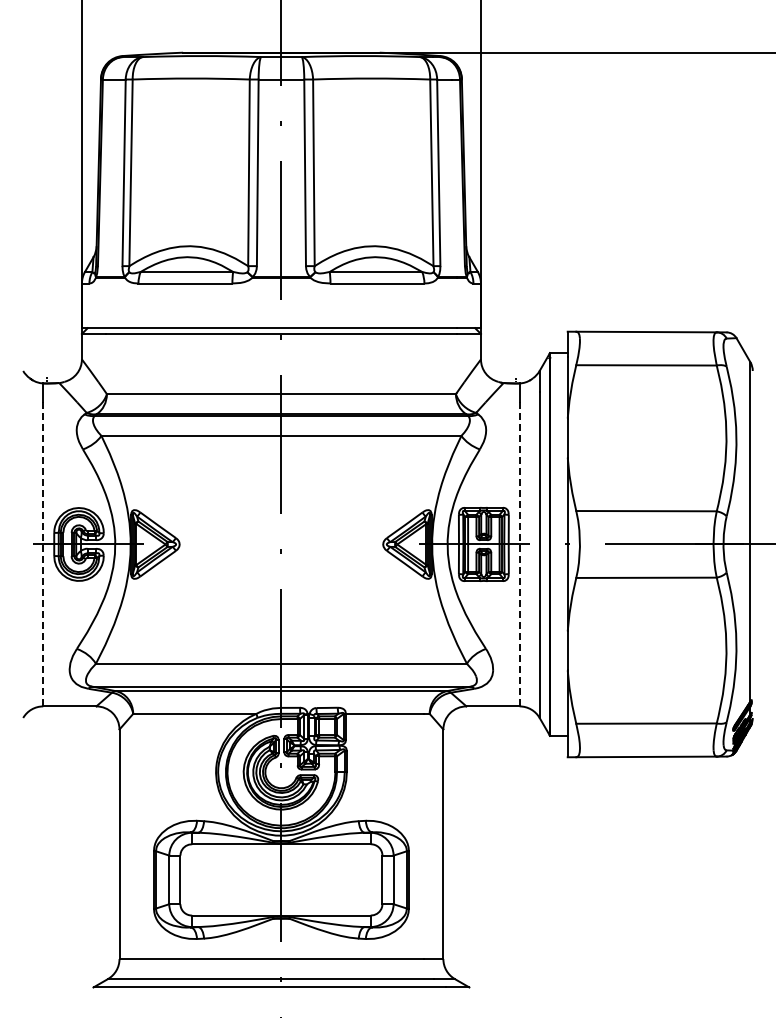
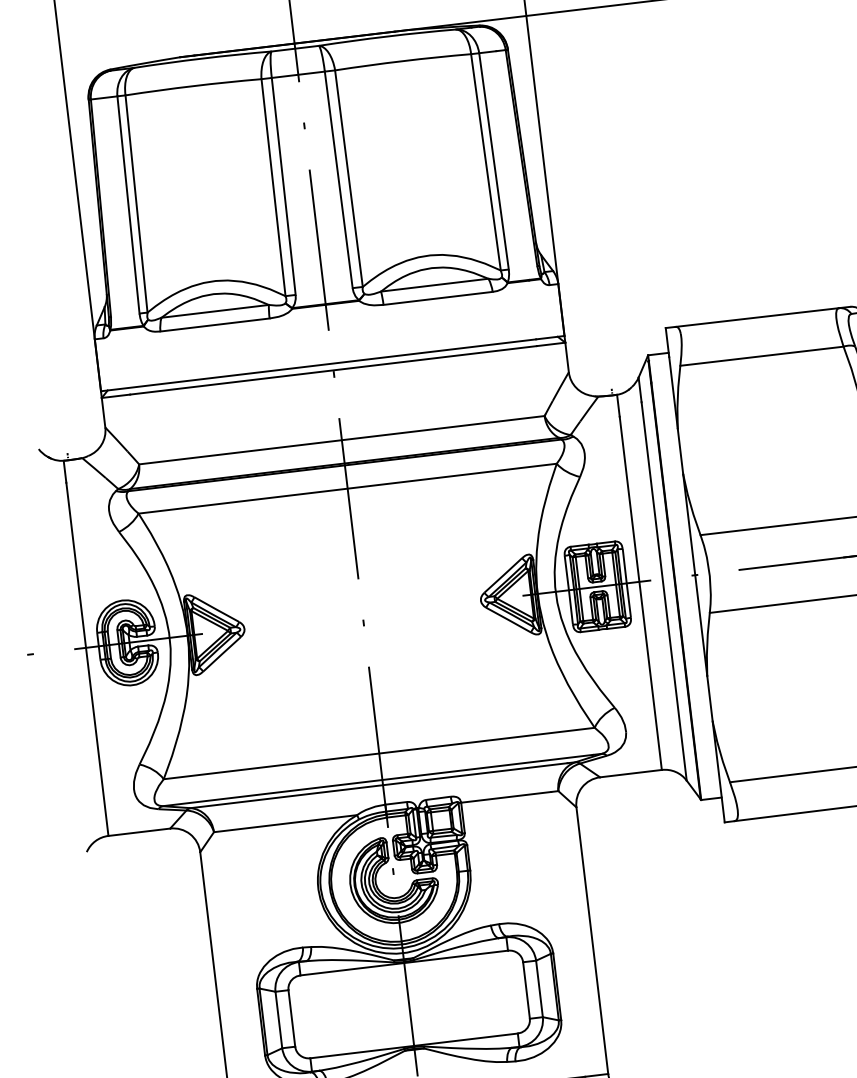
line: (43, 553) -> (87, 658), dashed -> solid
line: (519, 553) -> (640, 592), dashed -> solid

